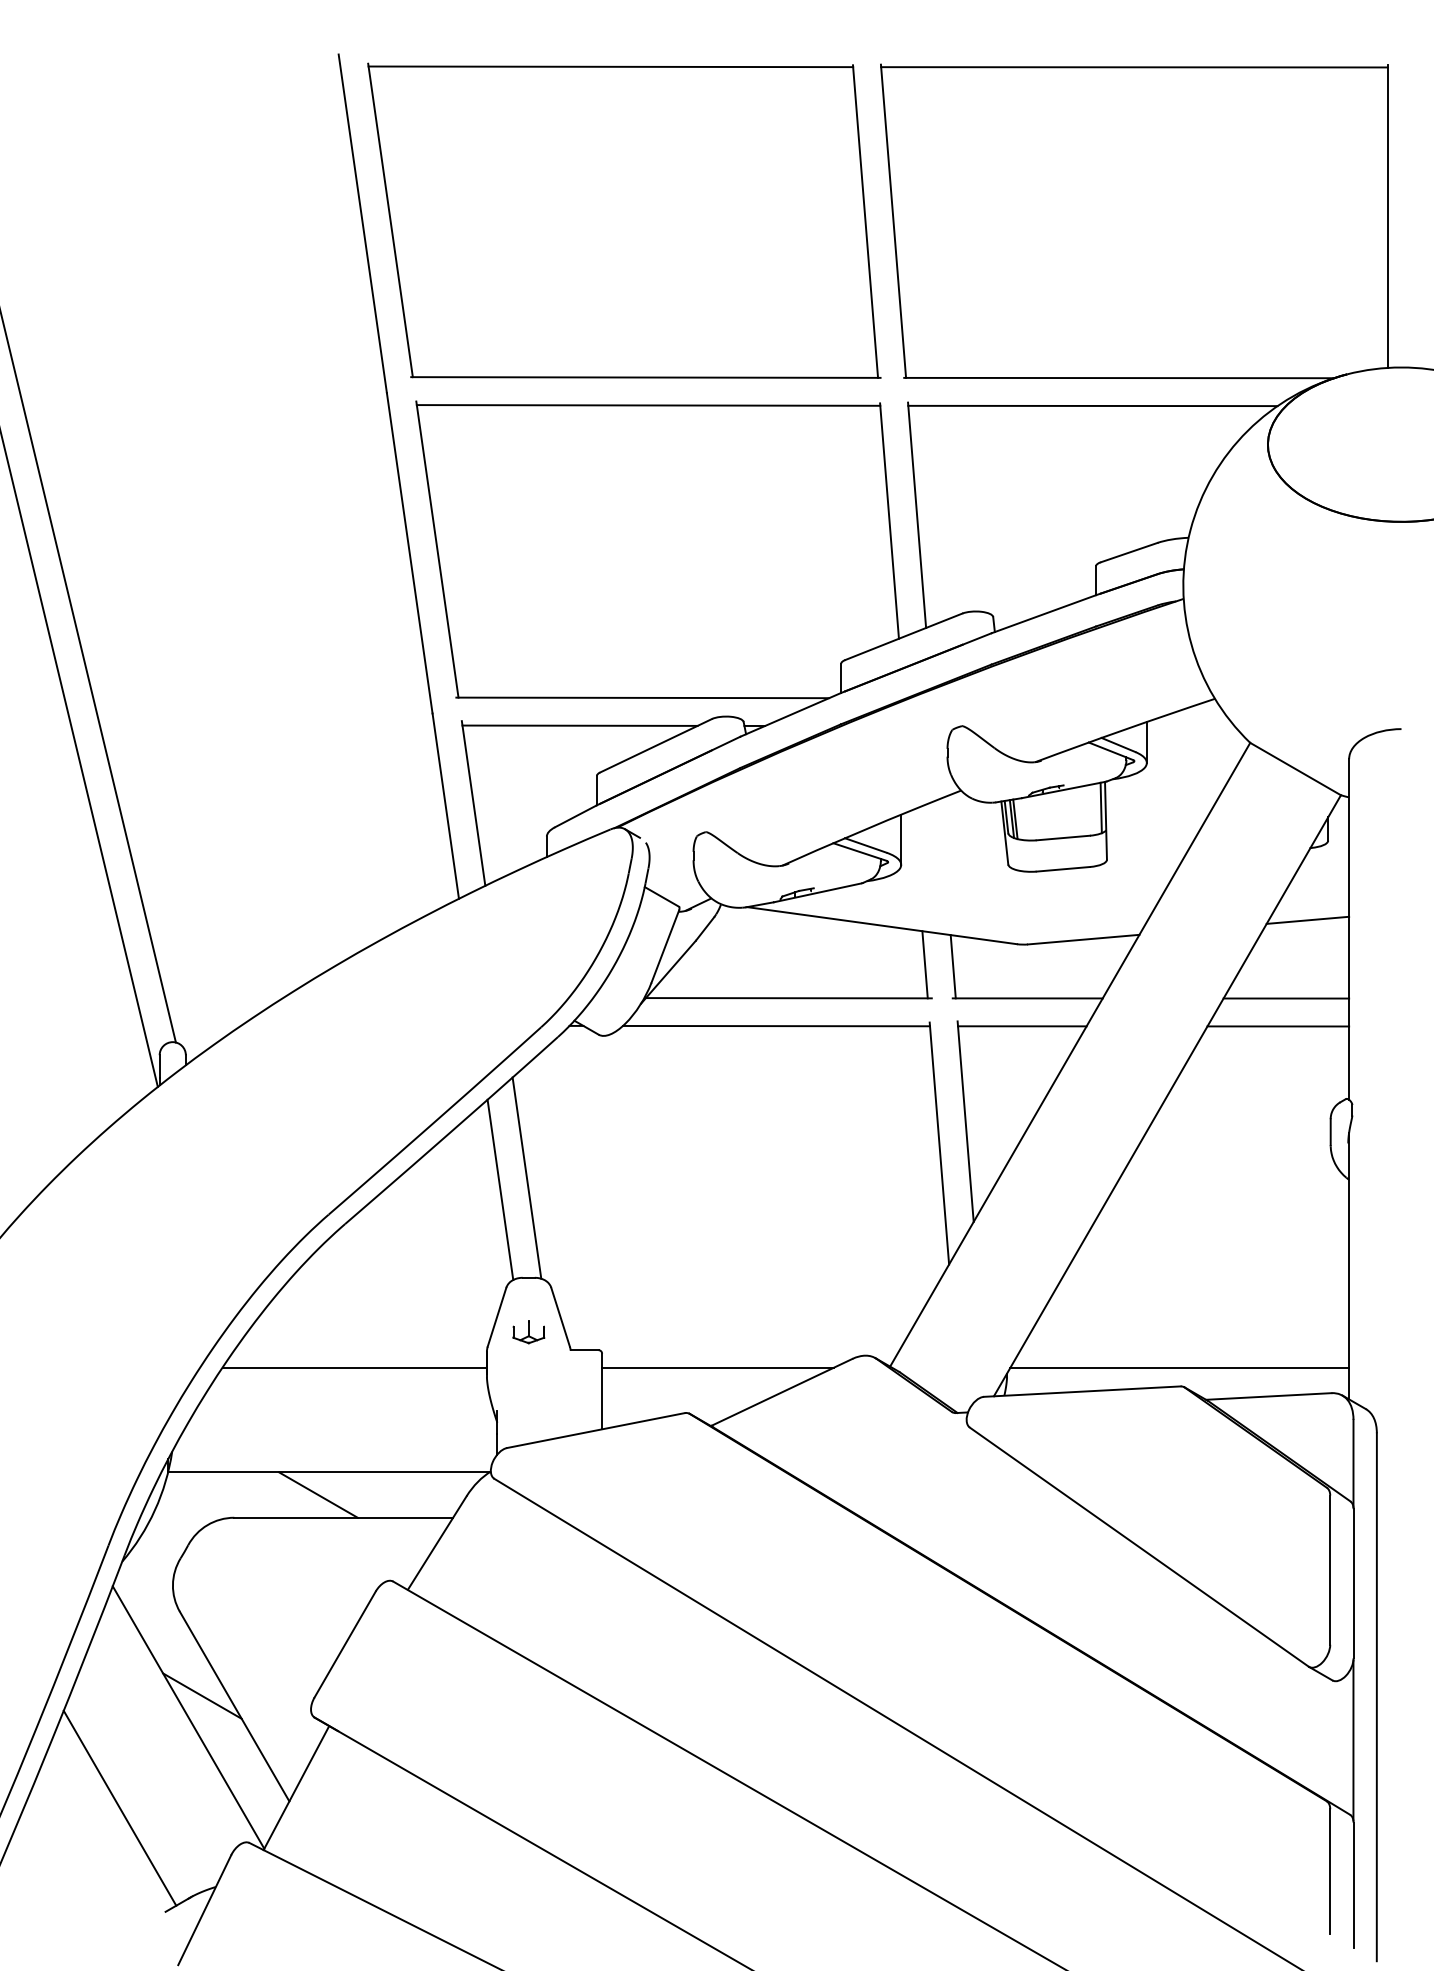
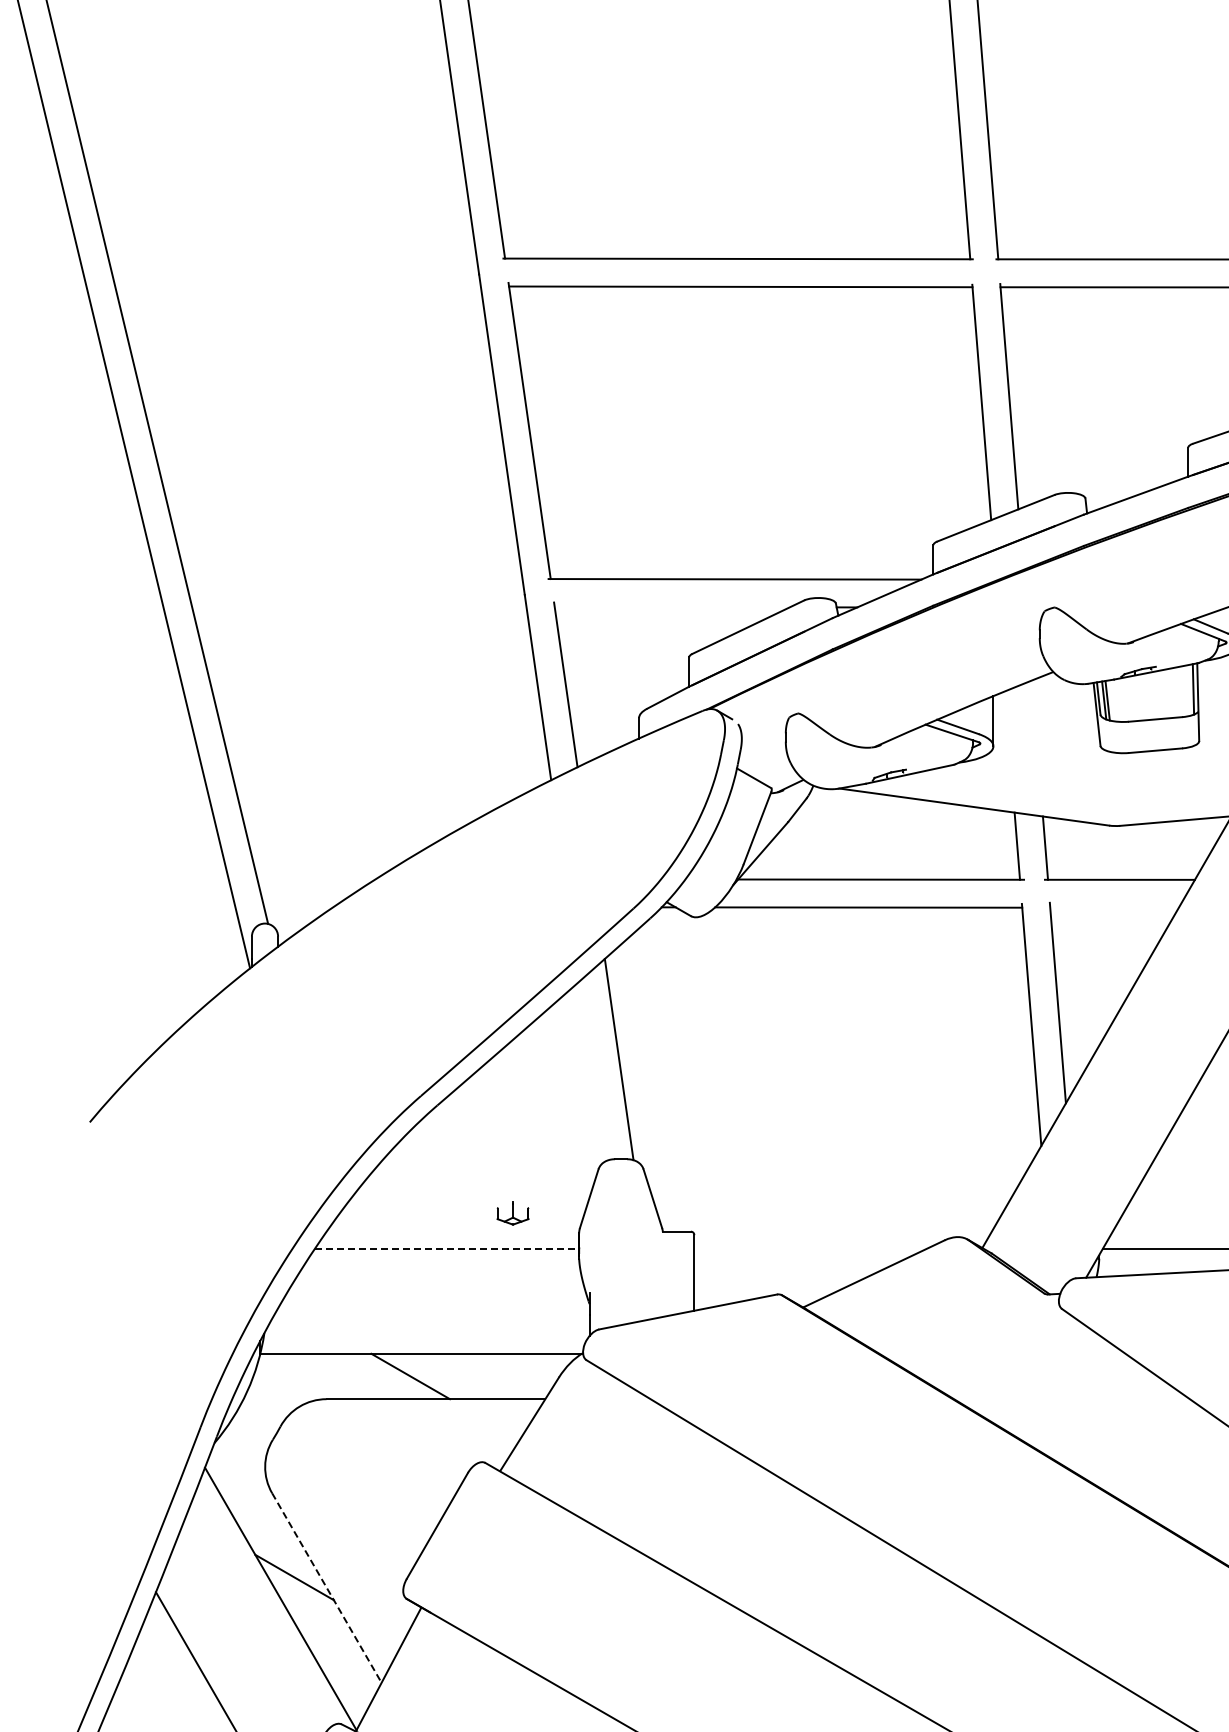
line: (579, 725) -> (671, 606), removed
line: (1022, 1026) -> (1114, 907), removed
line: (500, 1189) -> (592, 1070), removed
part: (528, 1332) -> (512, 1213), moved
line: (355, 1367) -> (447, 1248), solid -> dashed
line: (718, 1367) -> (810, 1248), removed
line: (234, 1707) -> (326, 1588), solid -> dashed

